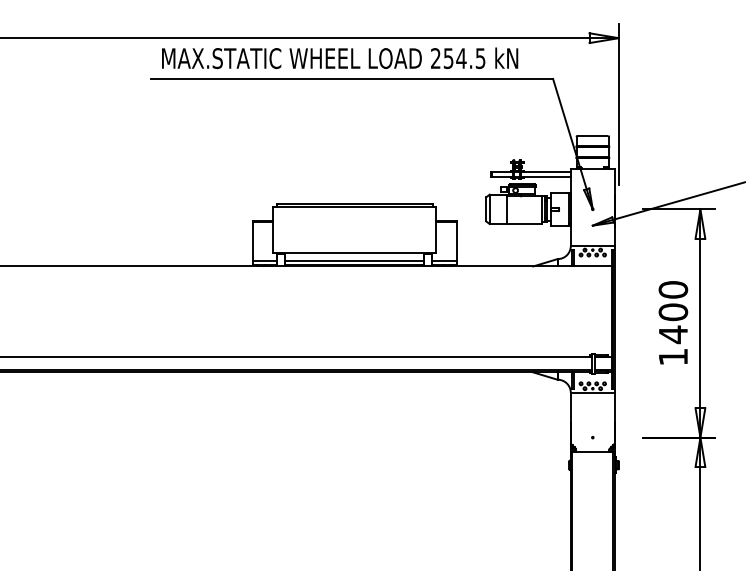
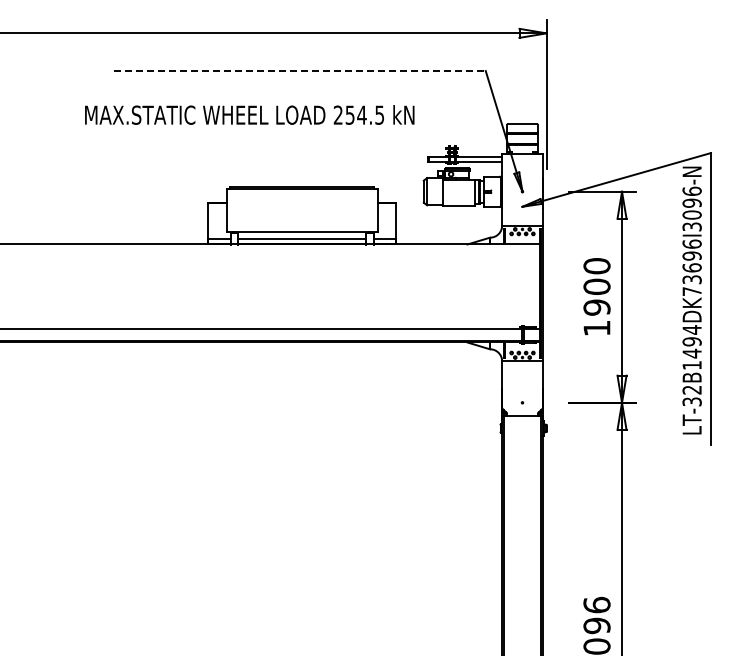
text: (339, 57) -> (249, 114), moved
line: (352, 79) -> (300, 71), solid -> dashed
text: (672, 334) -> (596, 307), 1400 -> 1900

